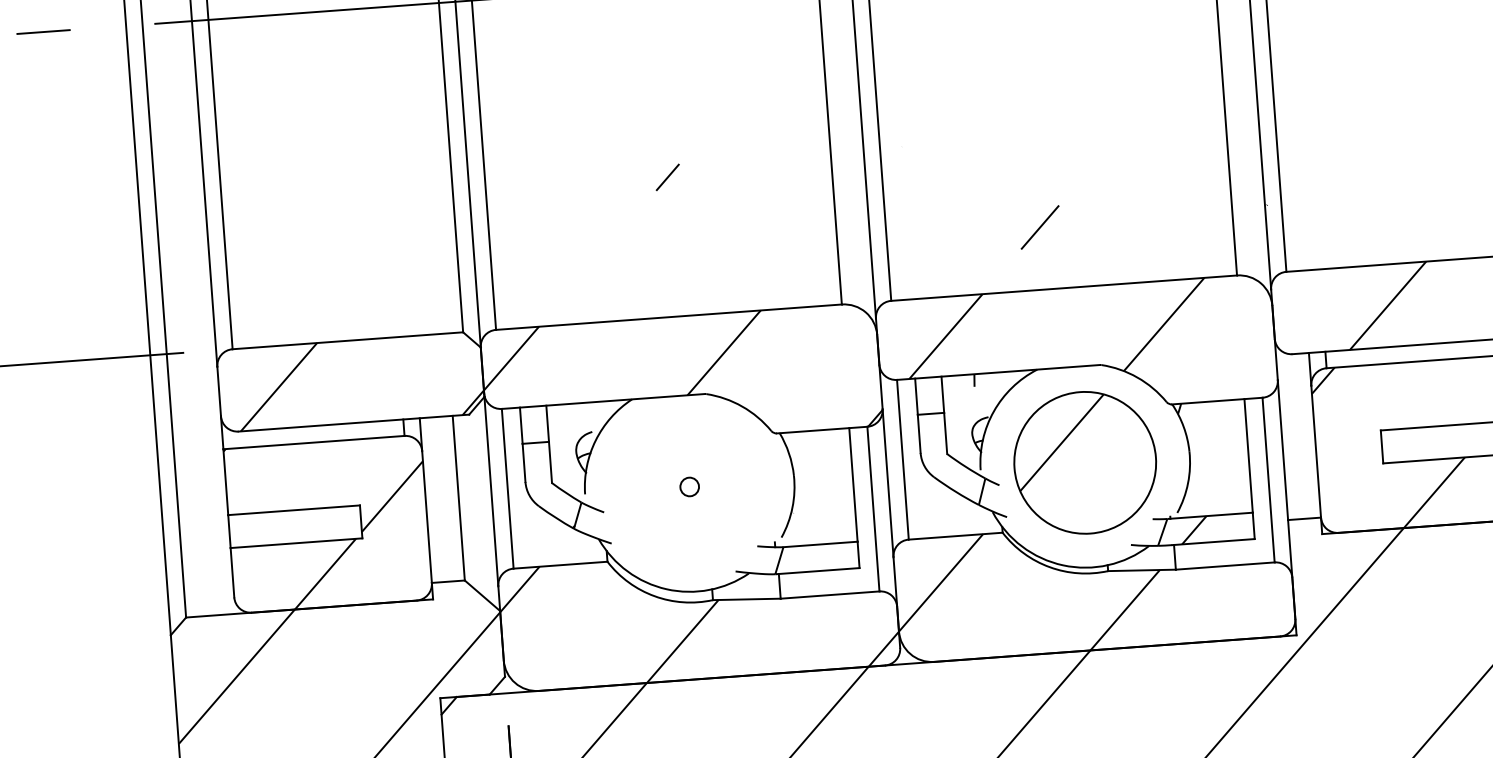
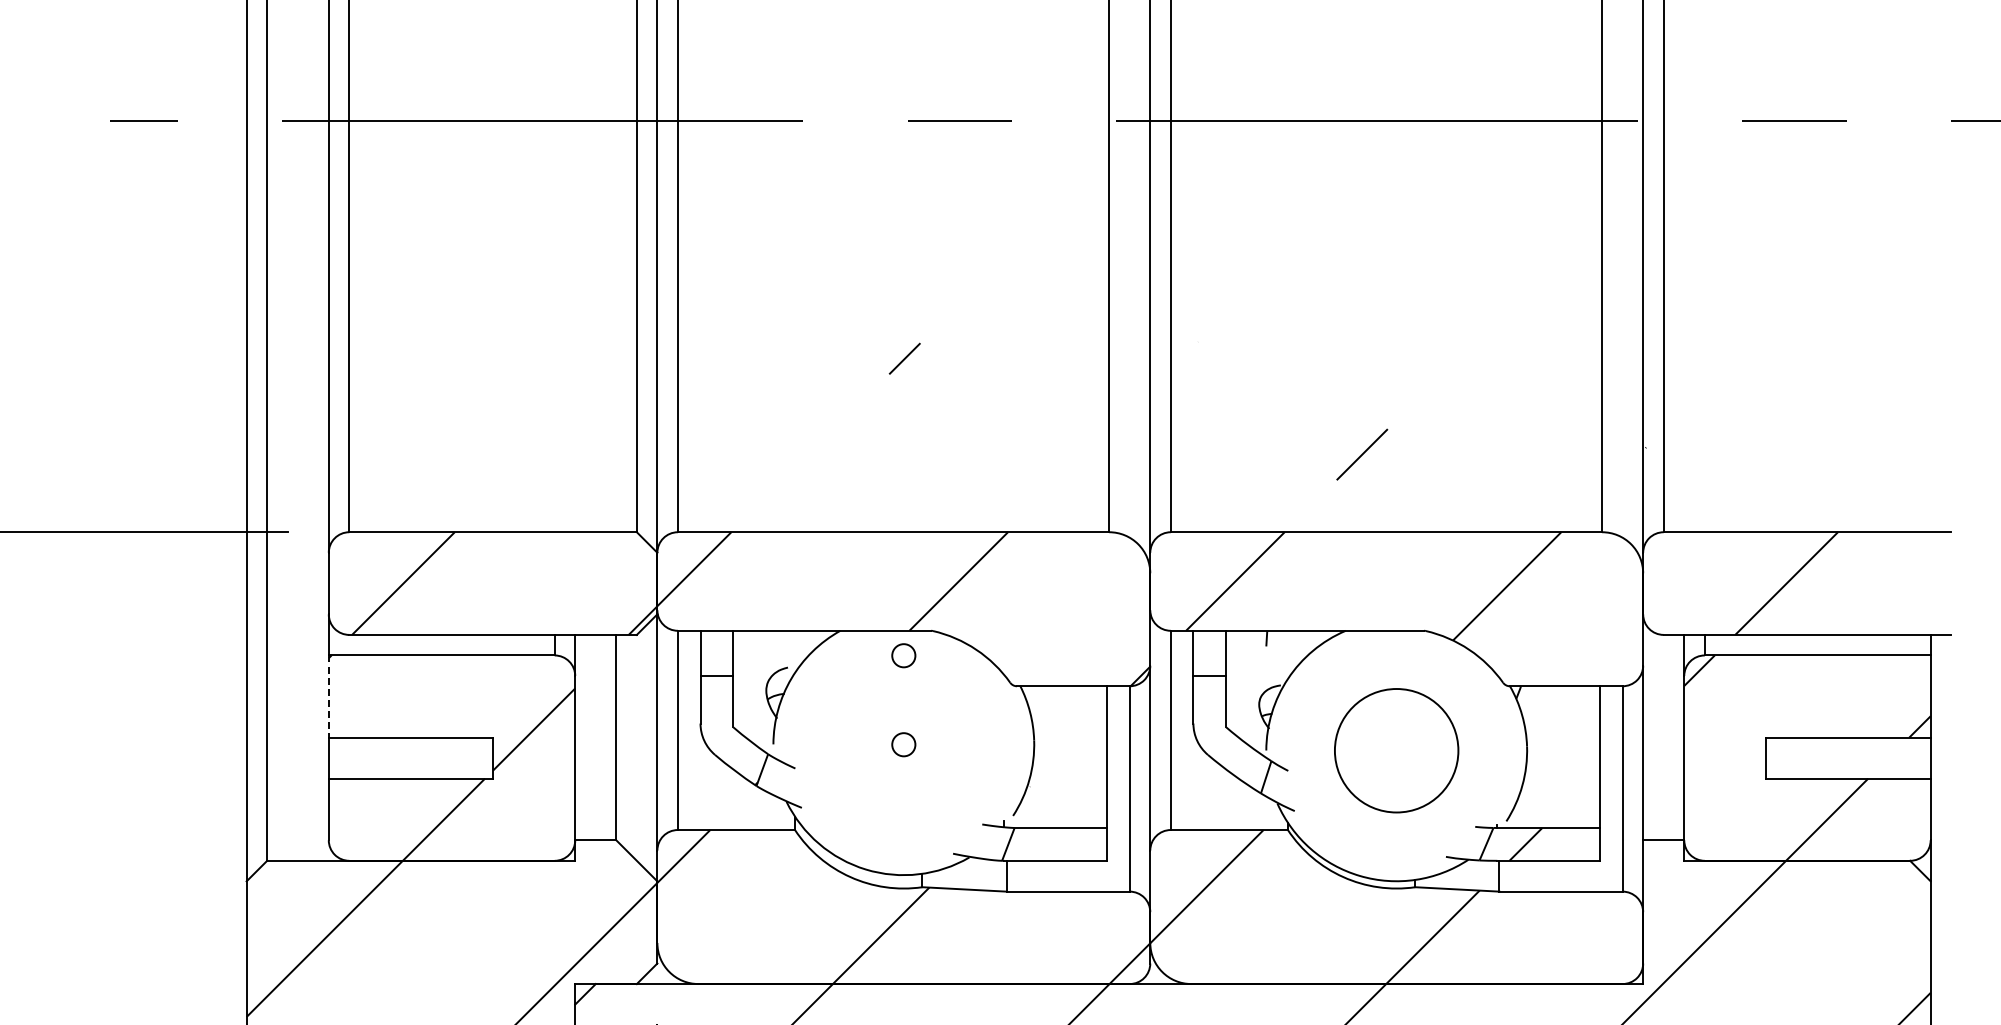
circle: (684, 415) -> (903, 655), added
part: (1085, 462) -> (1396, 750), size x0.7
line: (225, 482) -> (328, 697), solid -> dashed

